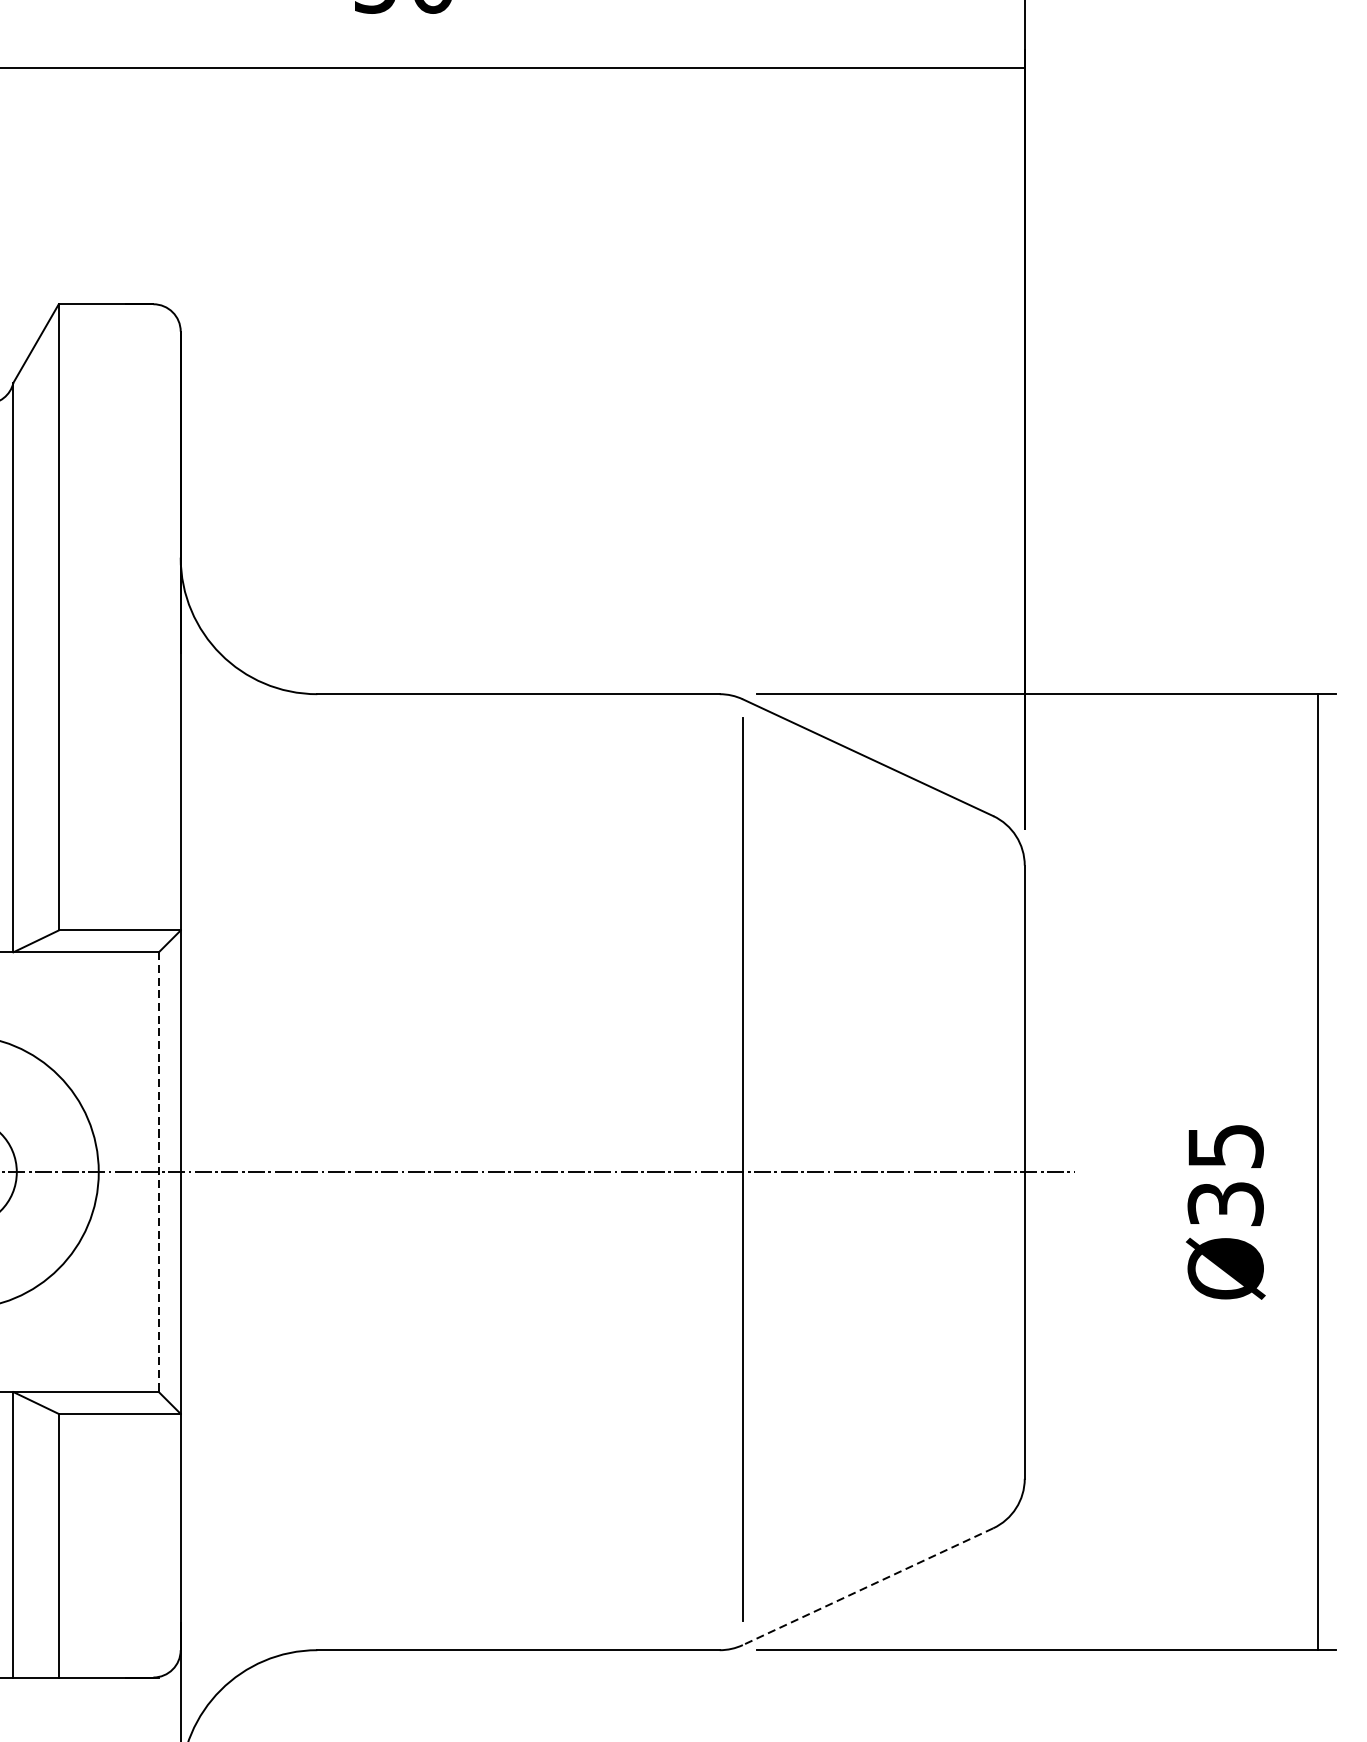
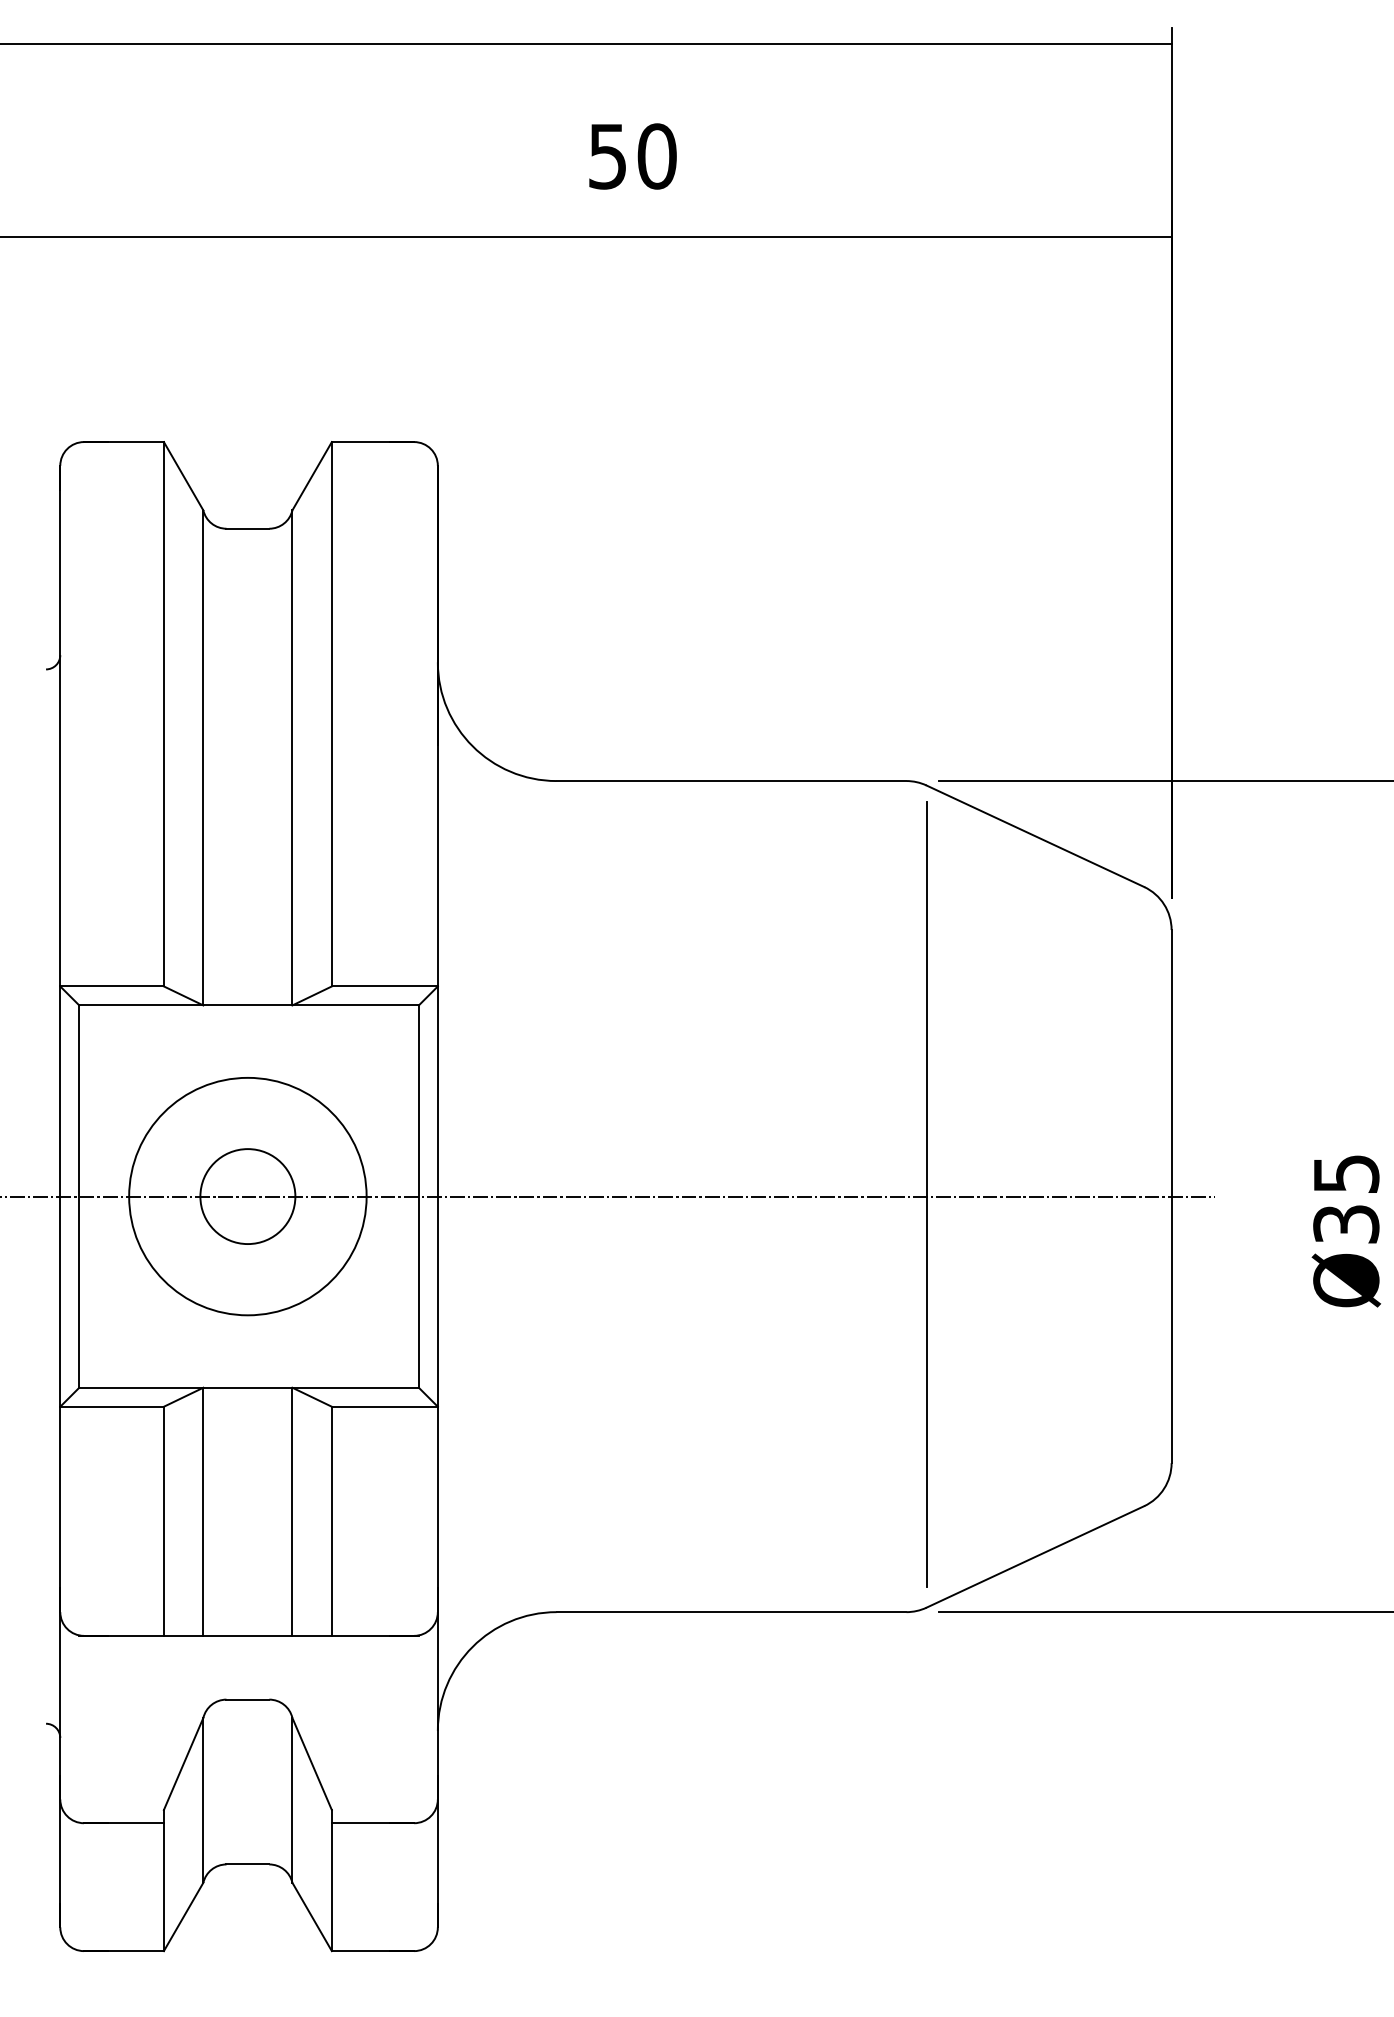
line: (158, 1173) -> (418, 1197), dashed -> solid
line: (867, 1587) -> (1034, 1557), dashed -> solid

